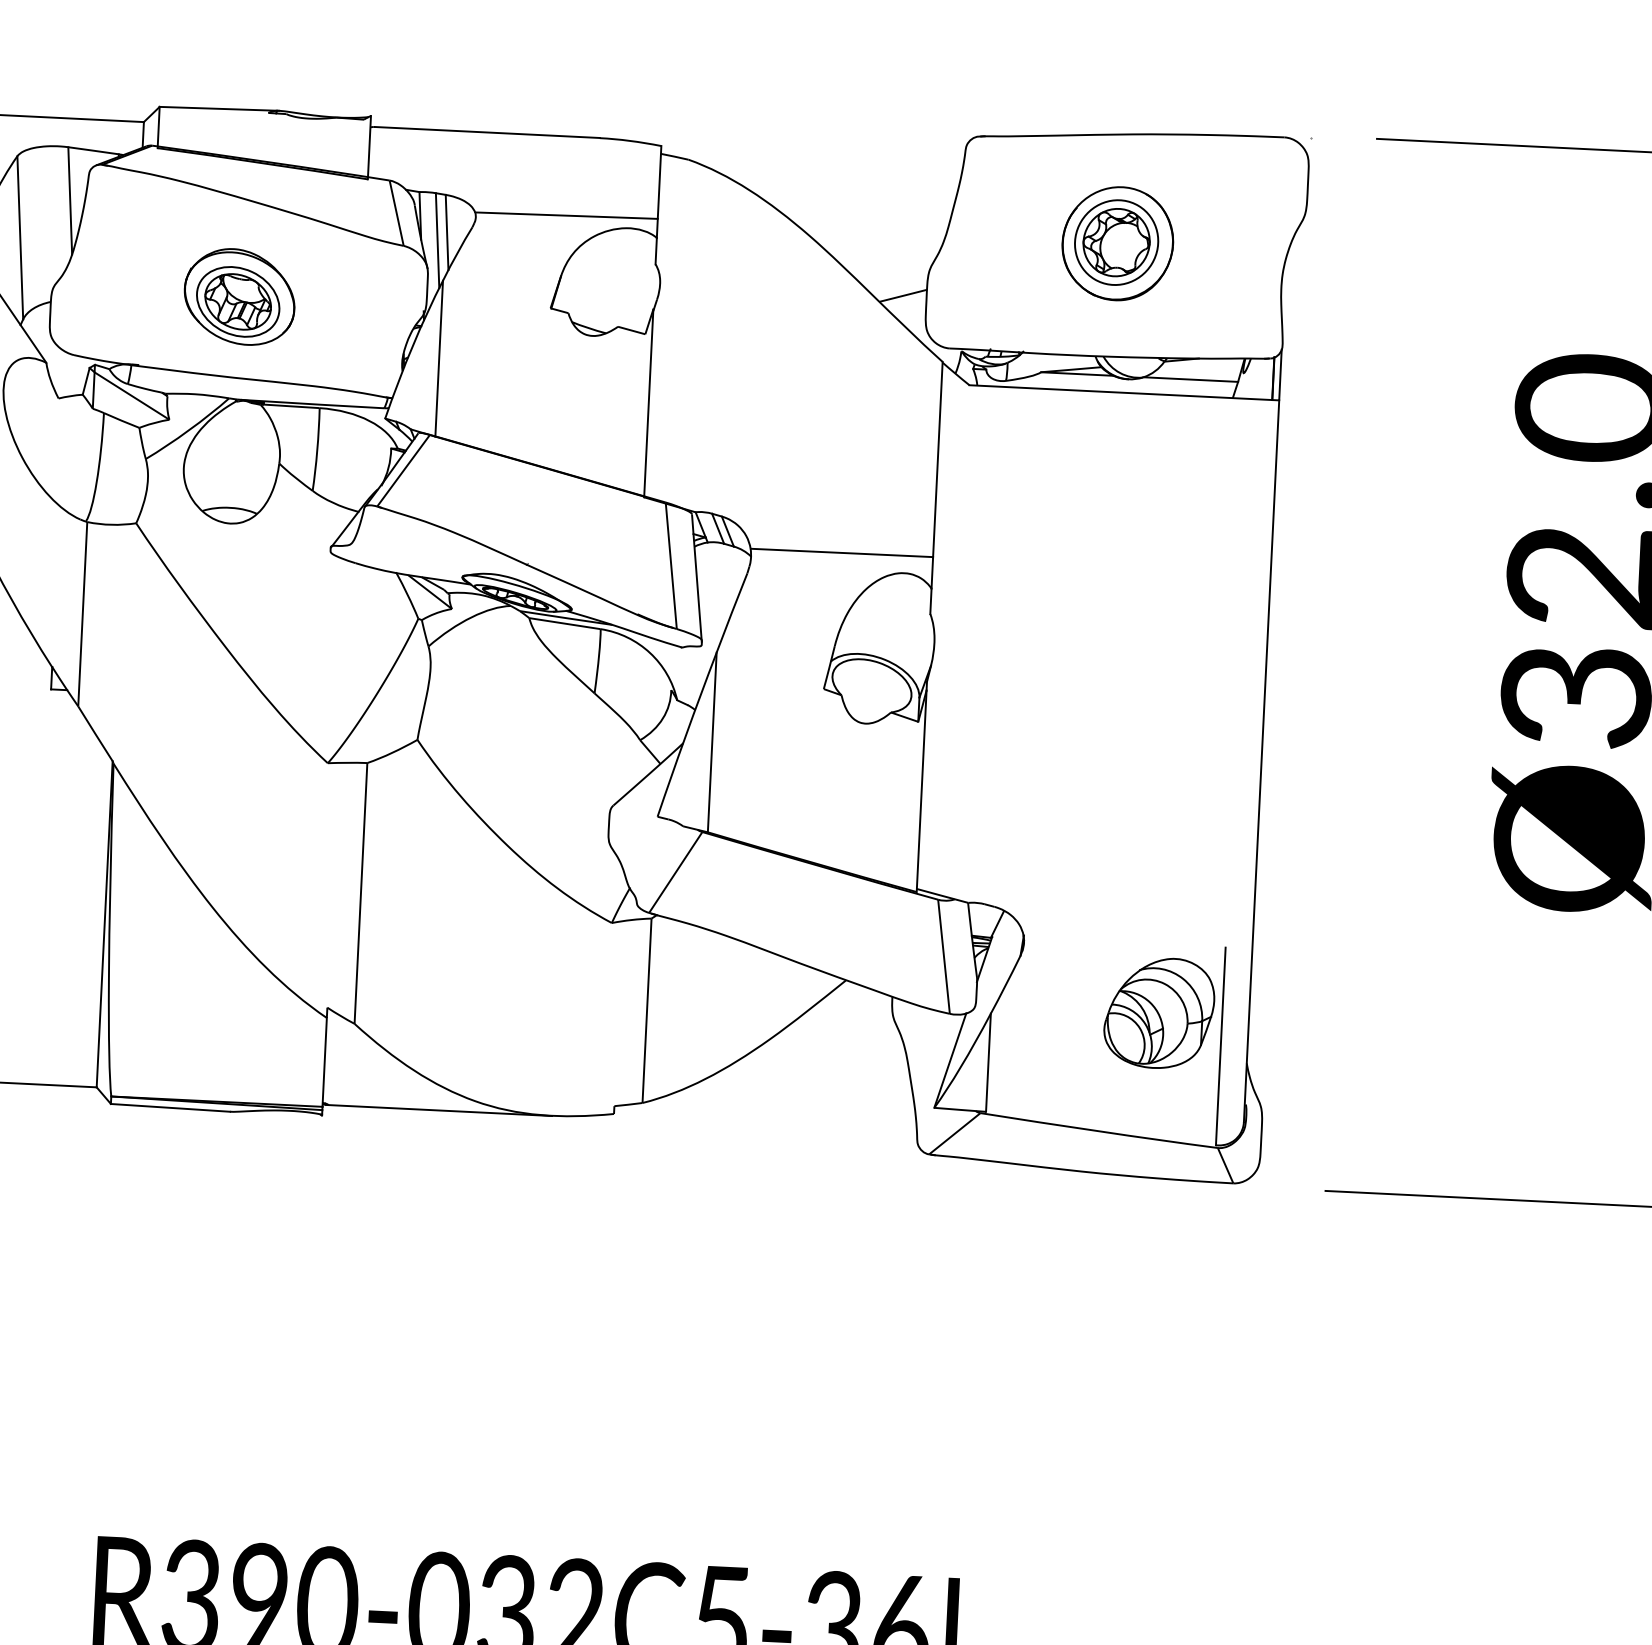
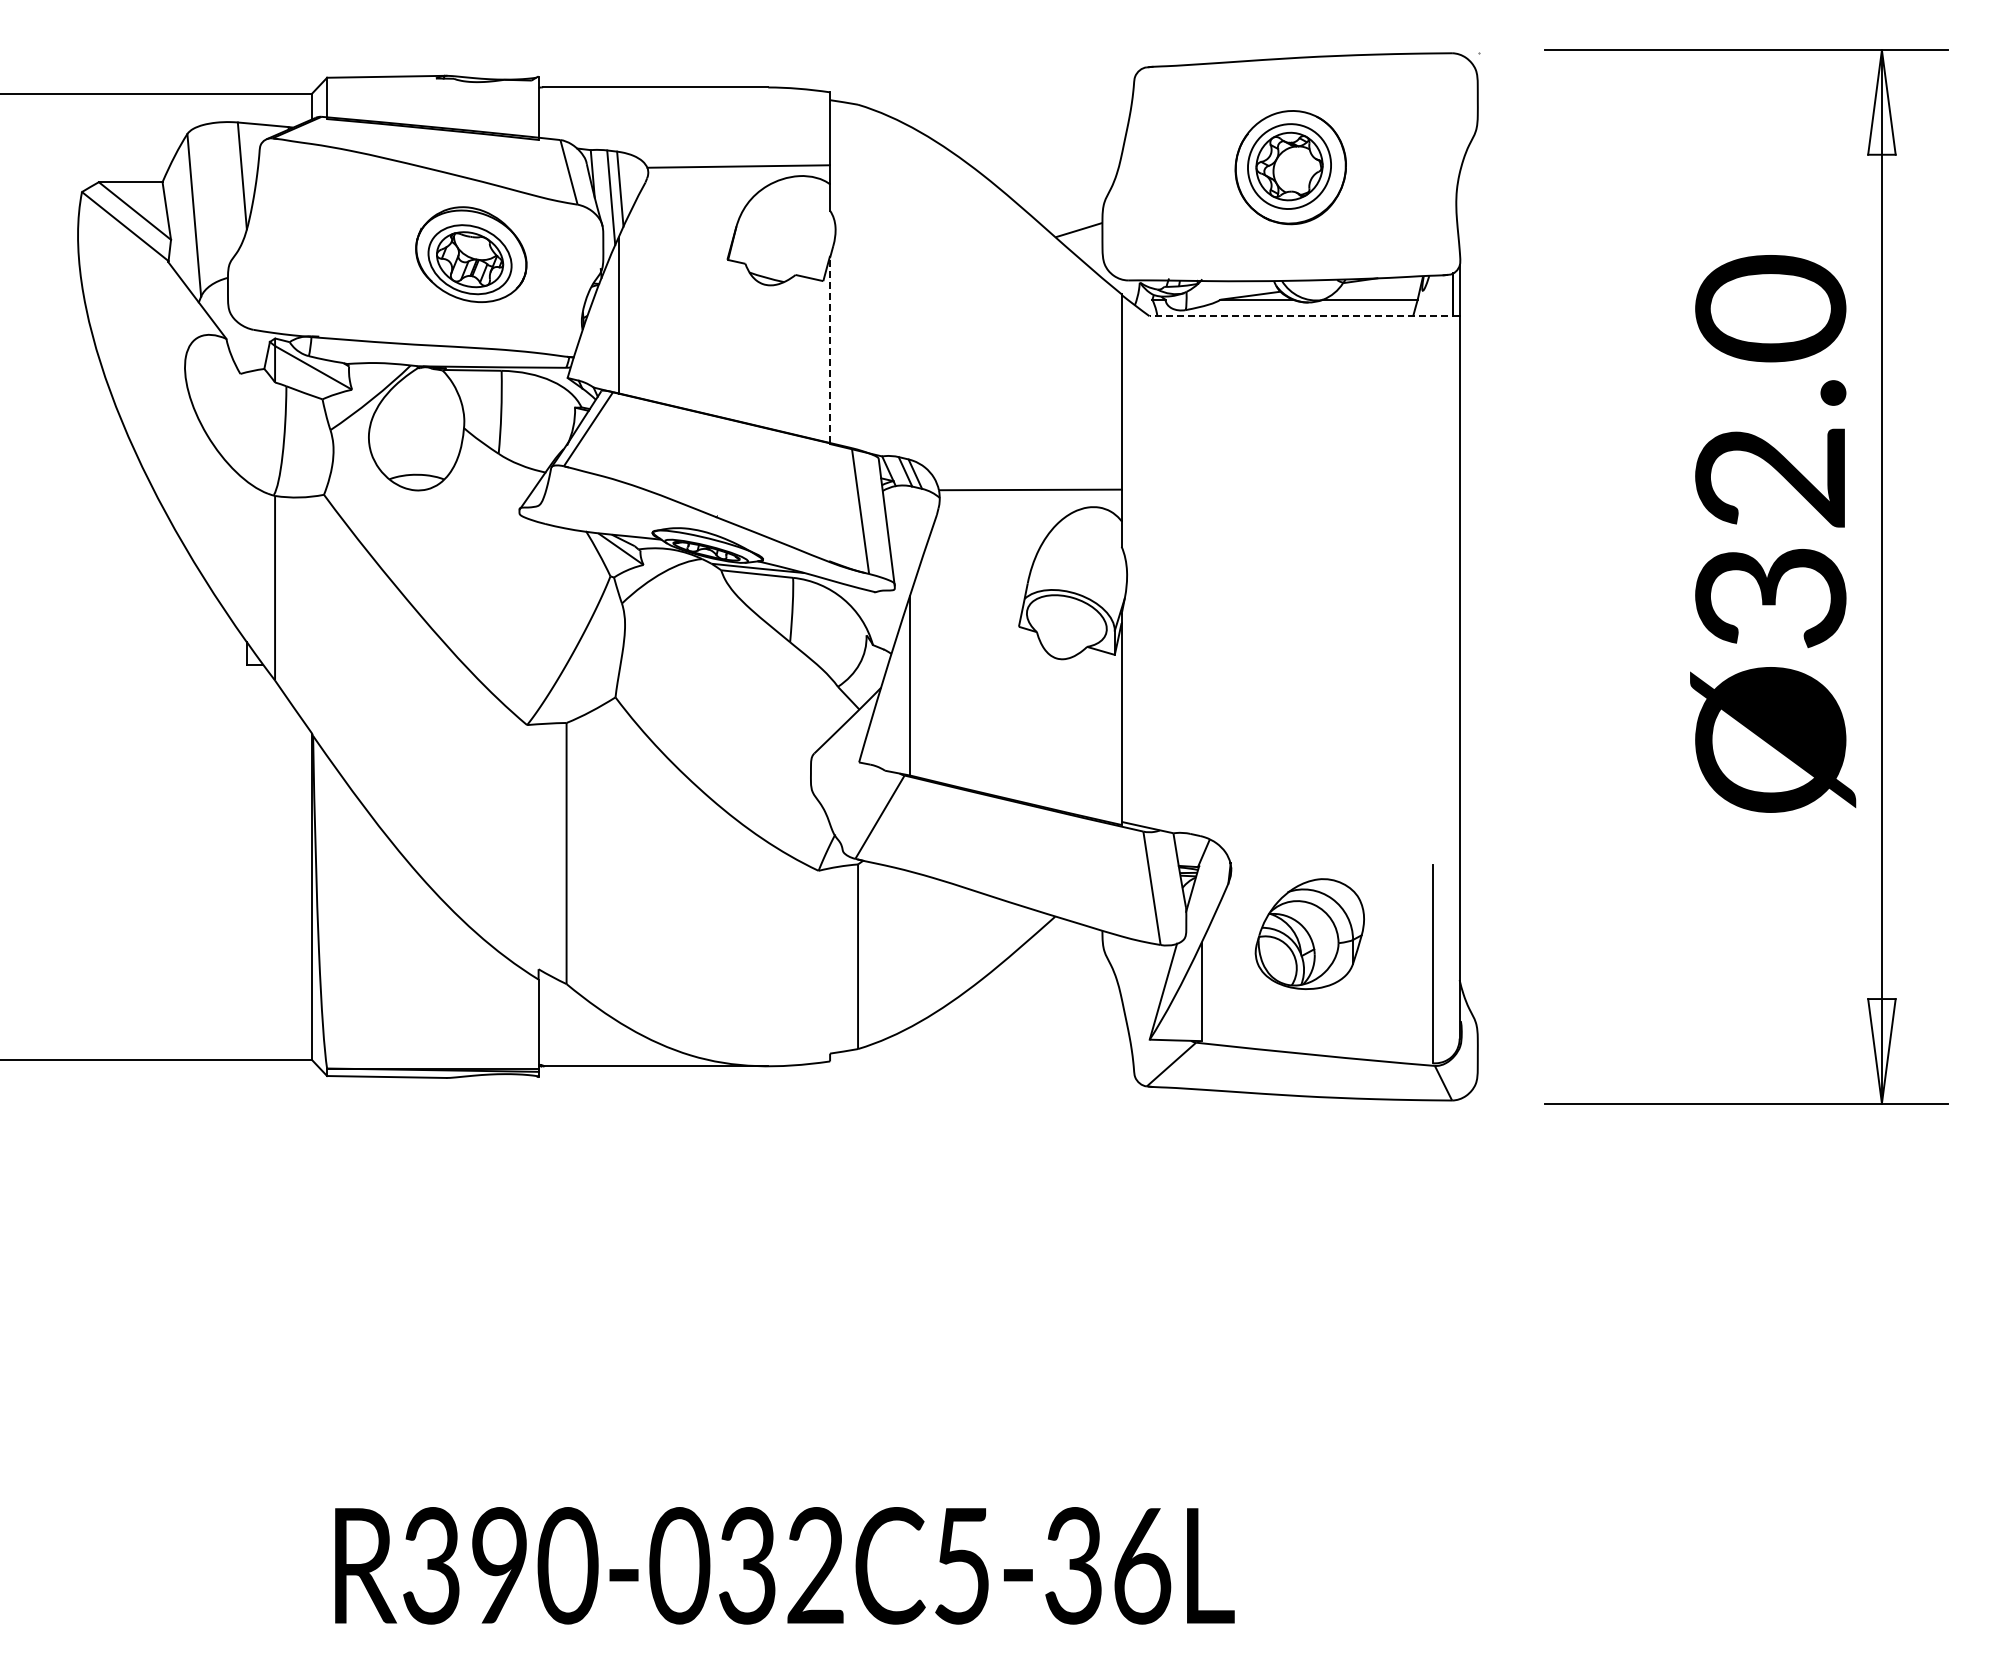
part: (239, 296) -> (471, 254), moved
line: (1124, 393) -> (1304, 316), solid -> dashed
line: (649, 402) -> (830, 349), solid -> dashed
part: (1159, 1012) -> (1309, 933), moved

